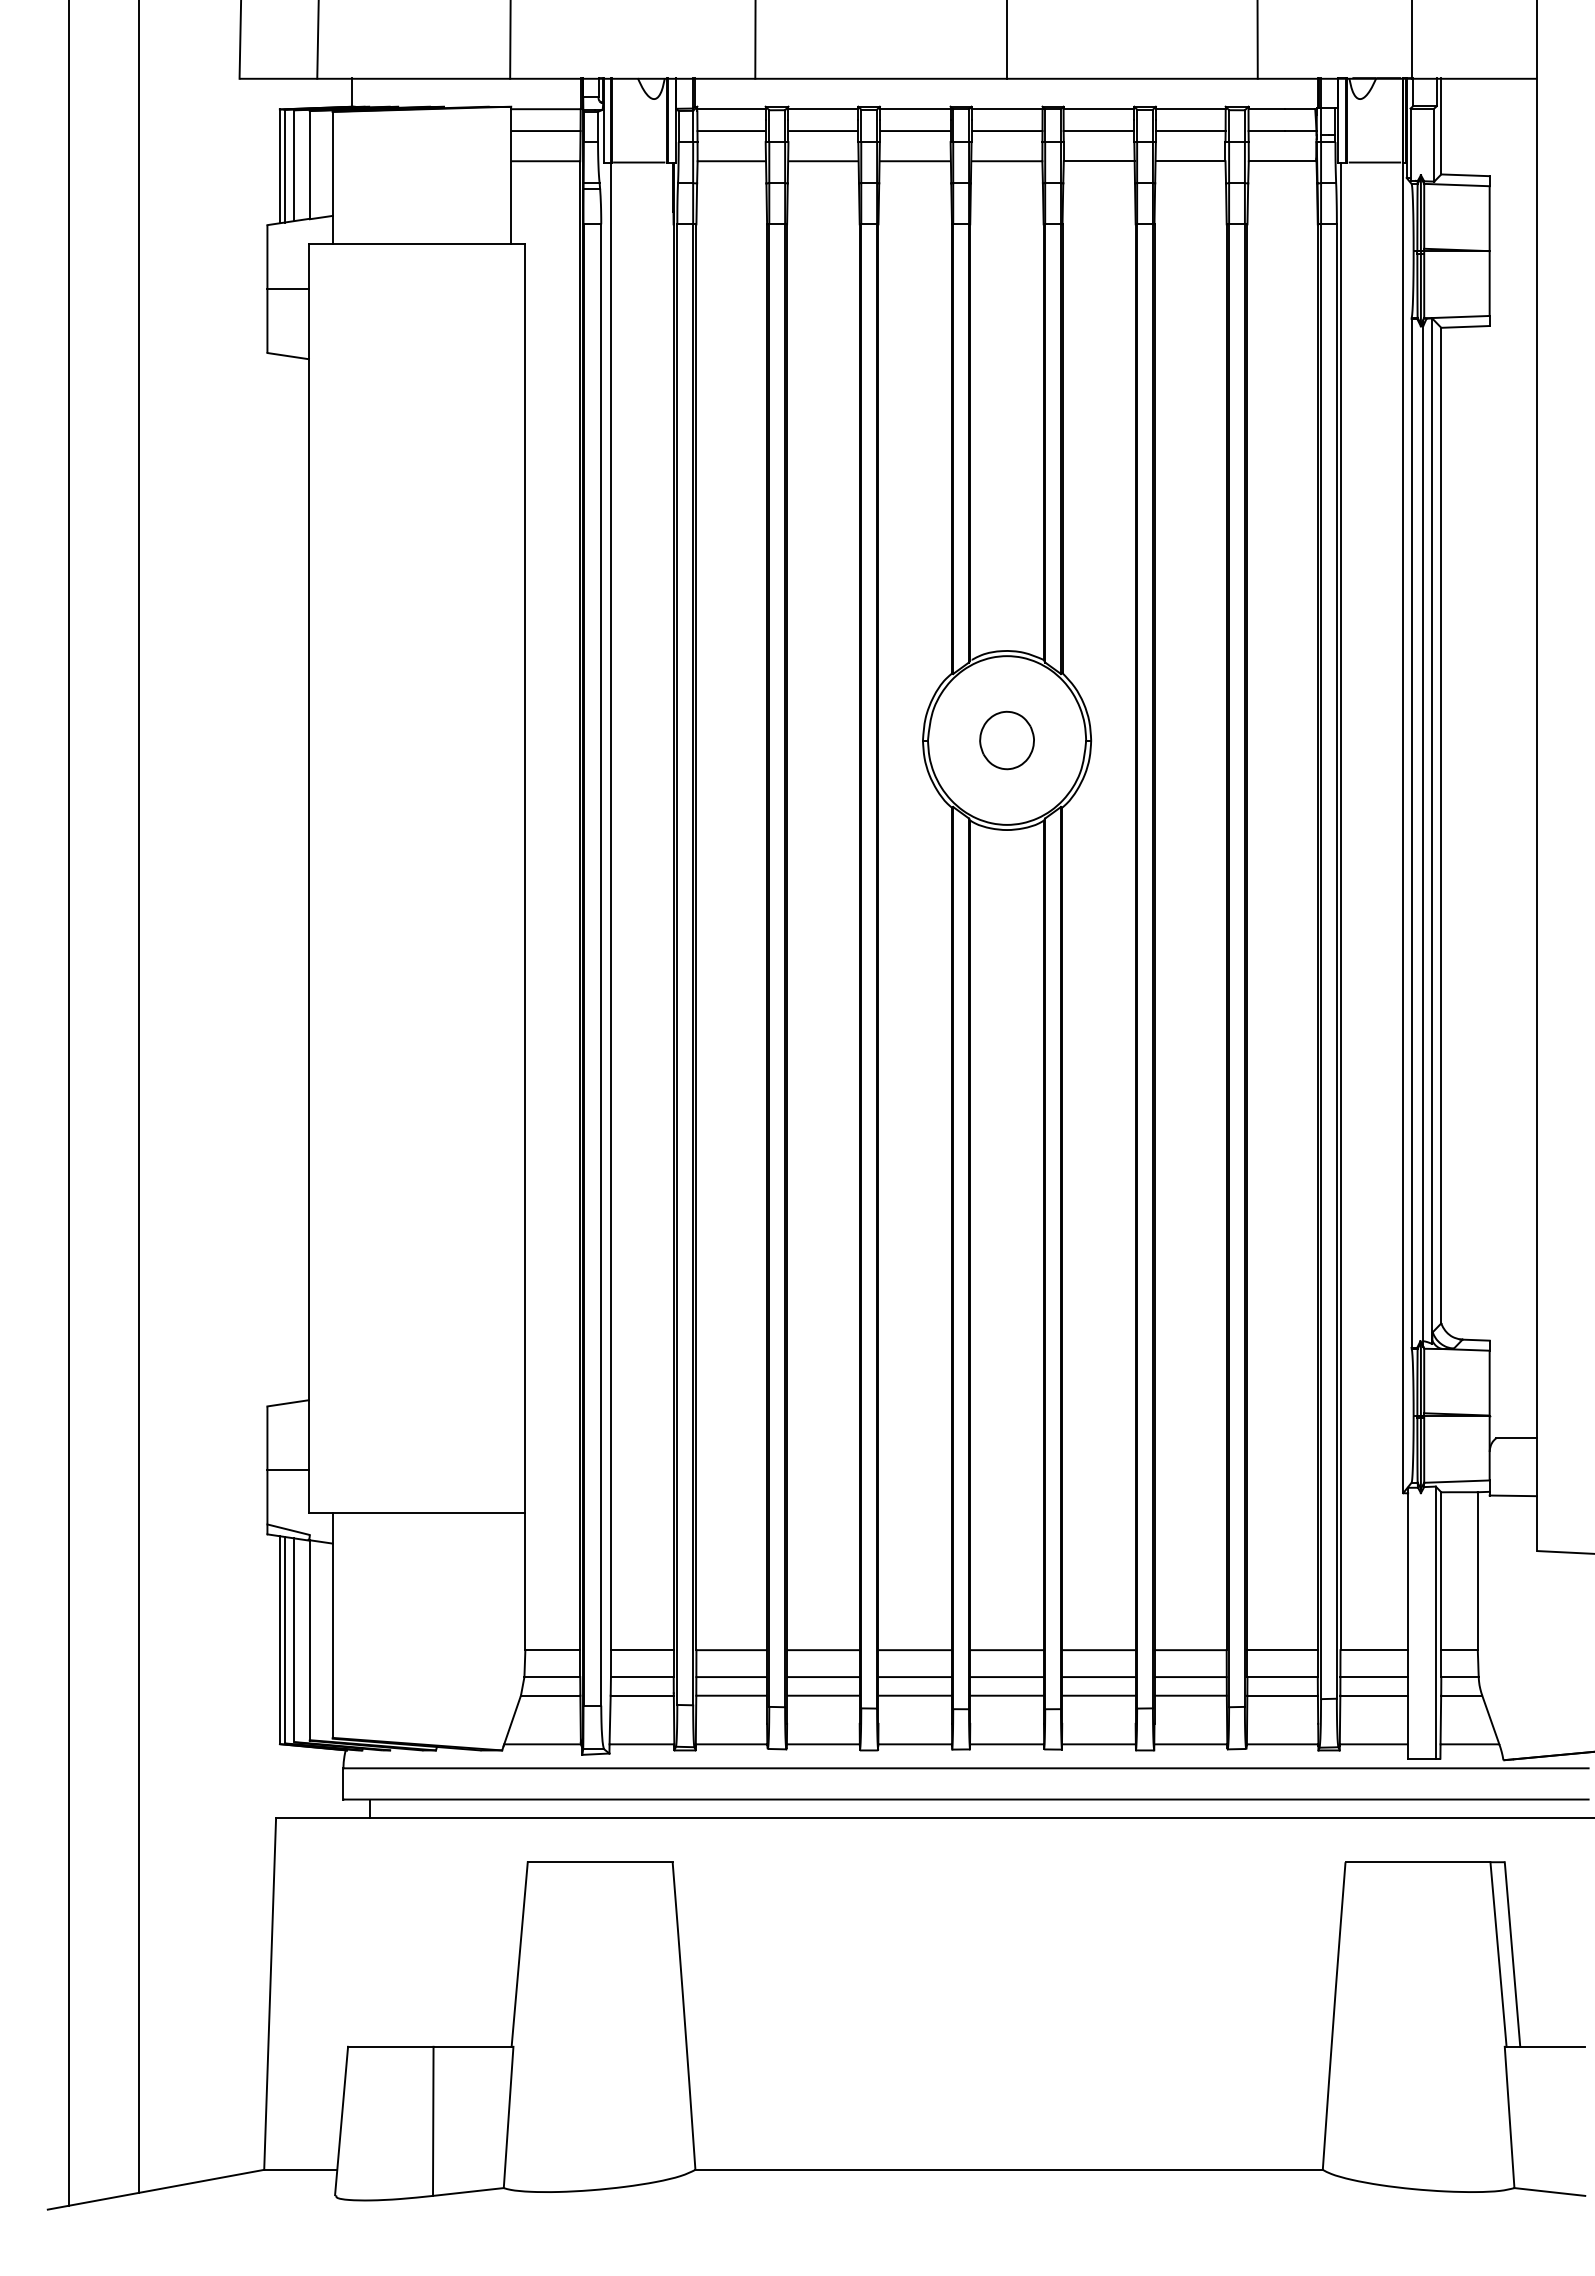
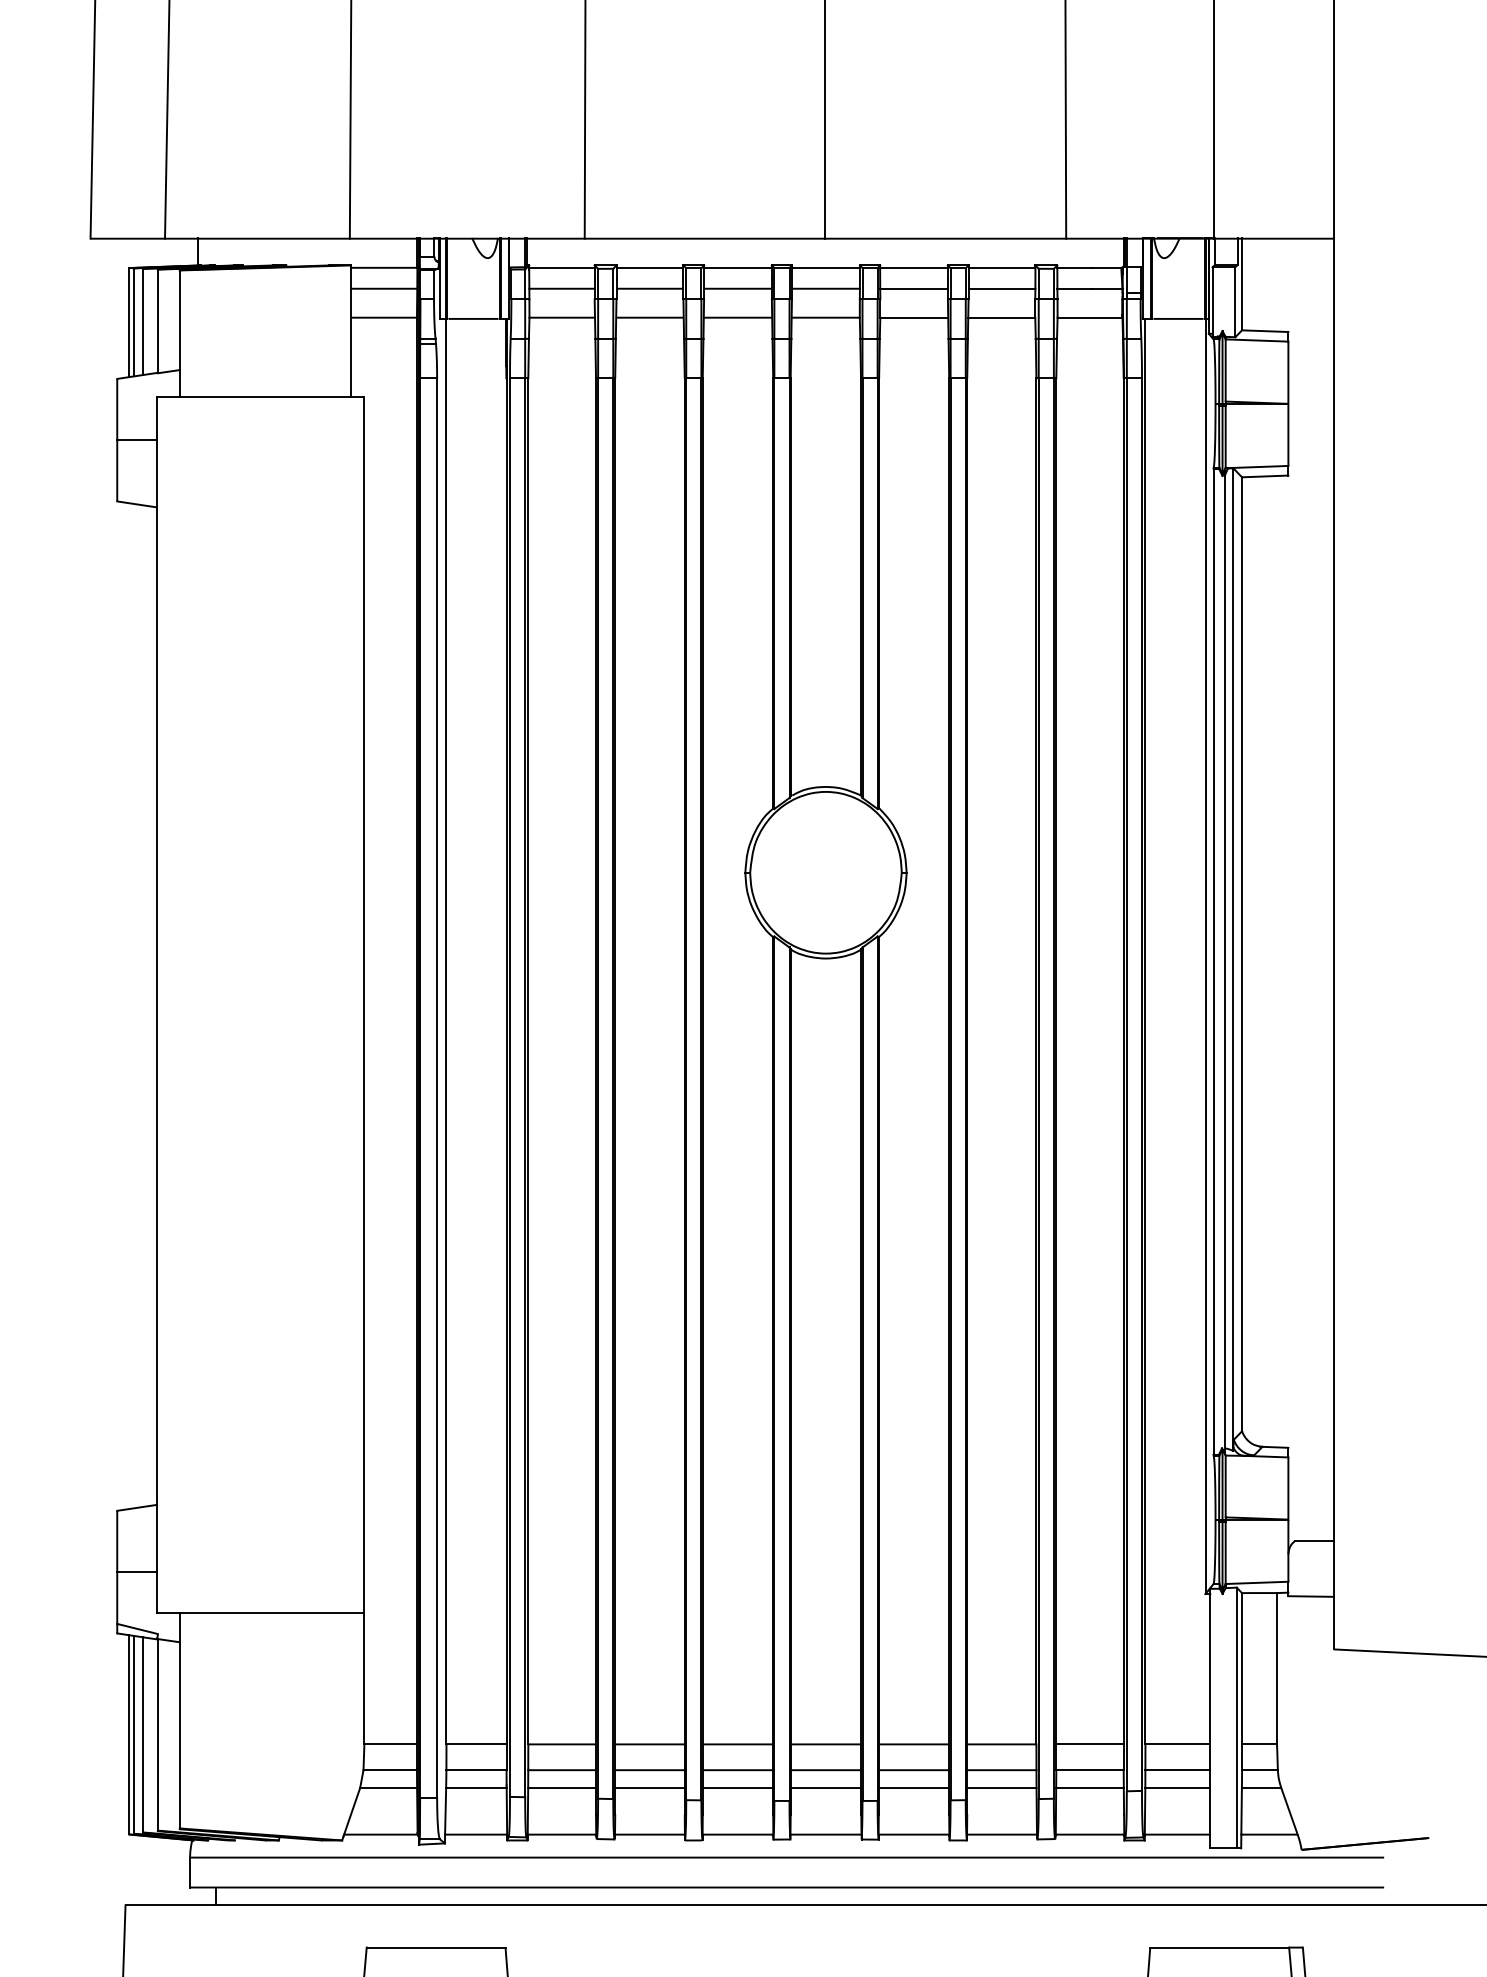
part: (1006, 740) -> (825, 872), removed

